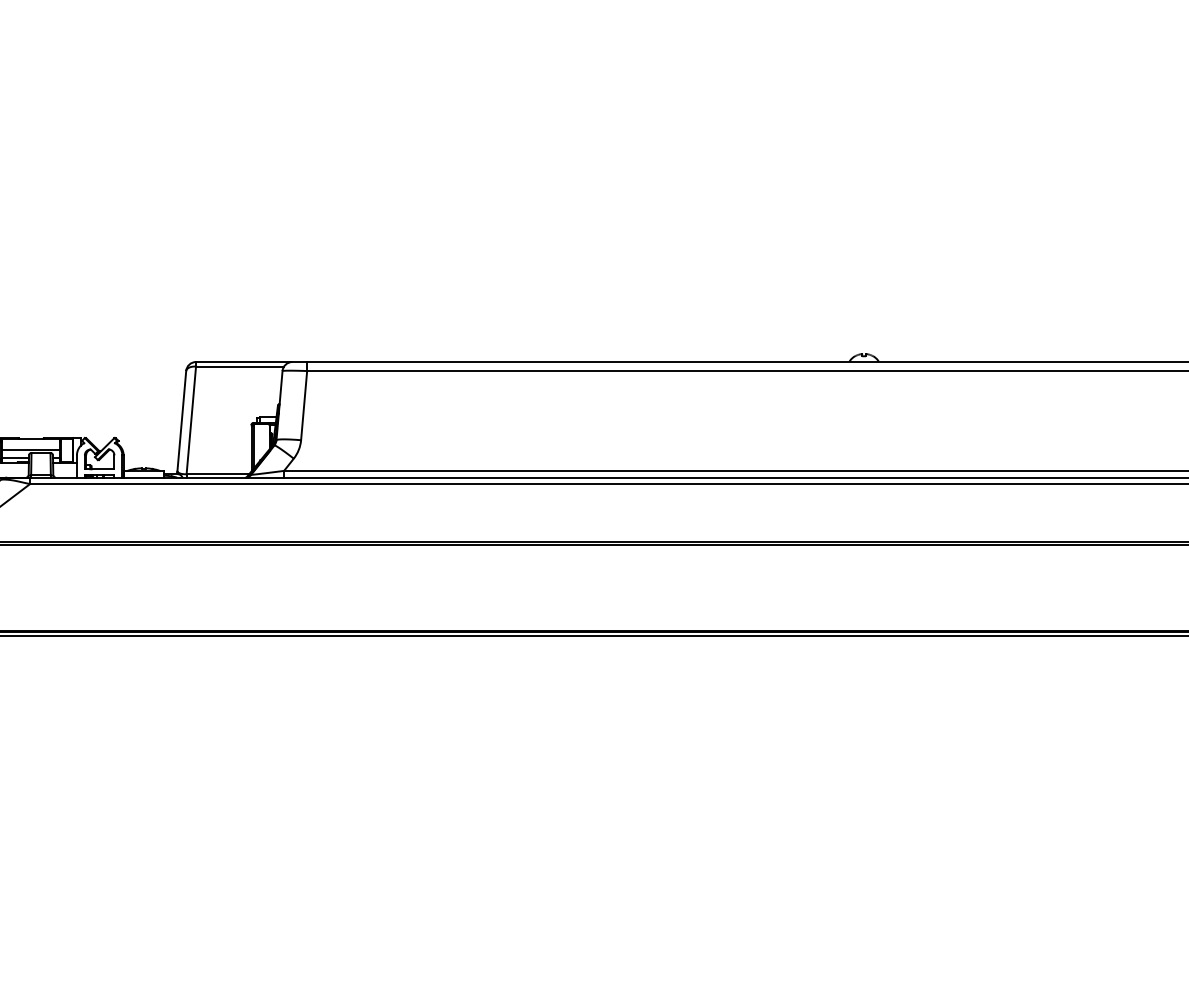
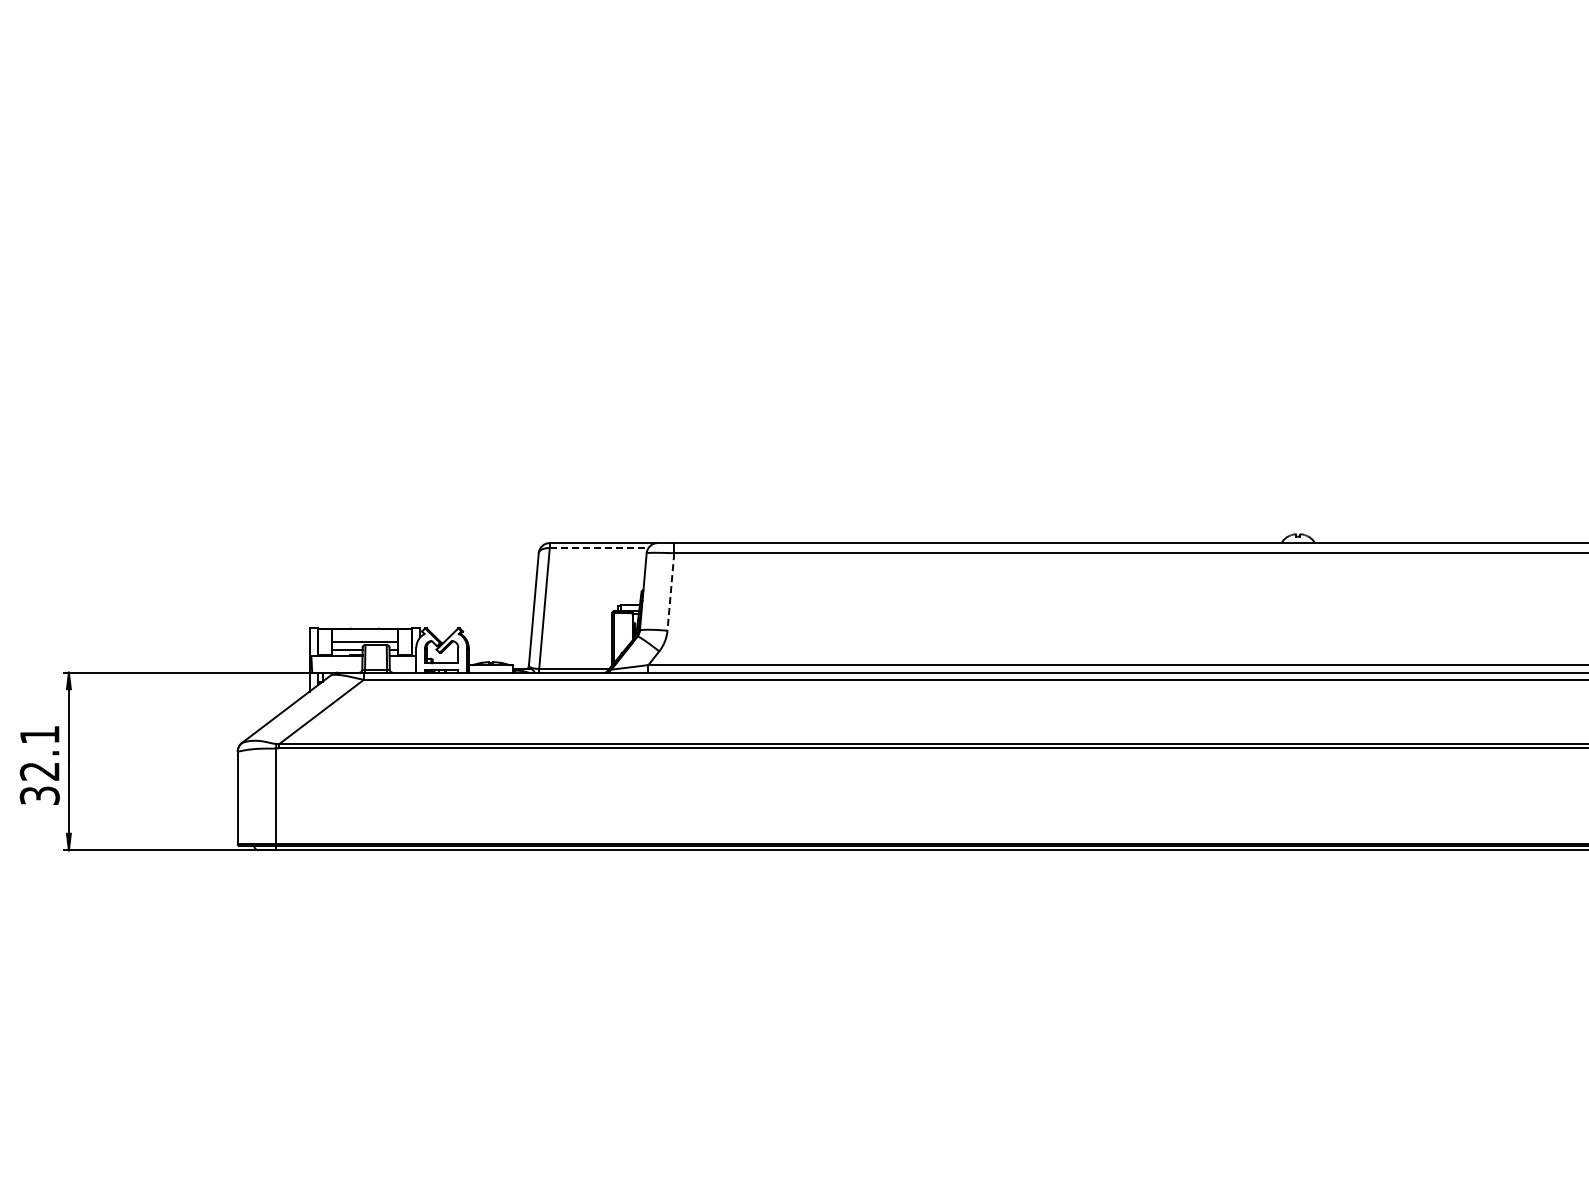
line: (240, 366) -> (599, 548), solid -> dashed
line: (303, 405) -> (670, 591), solid -> dashed

